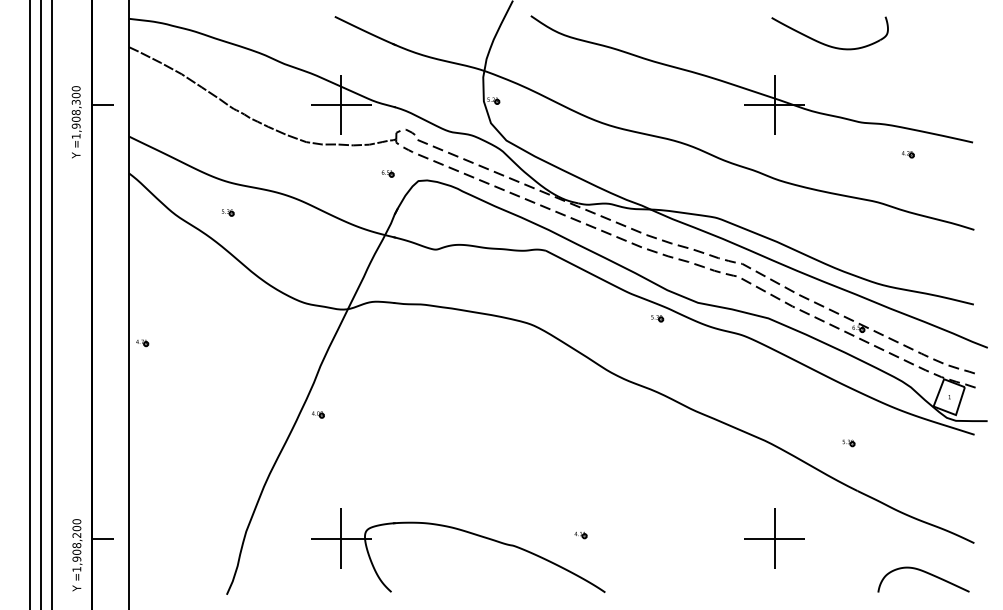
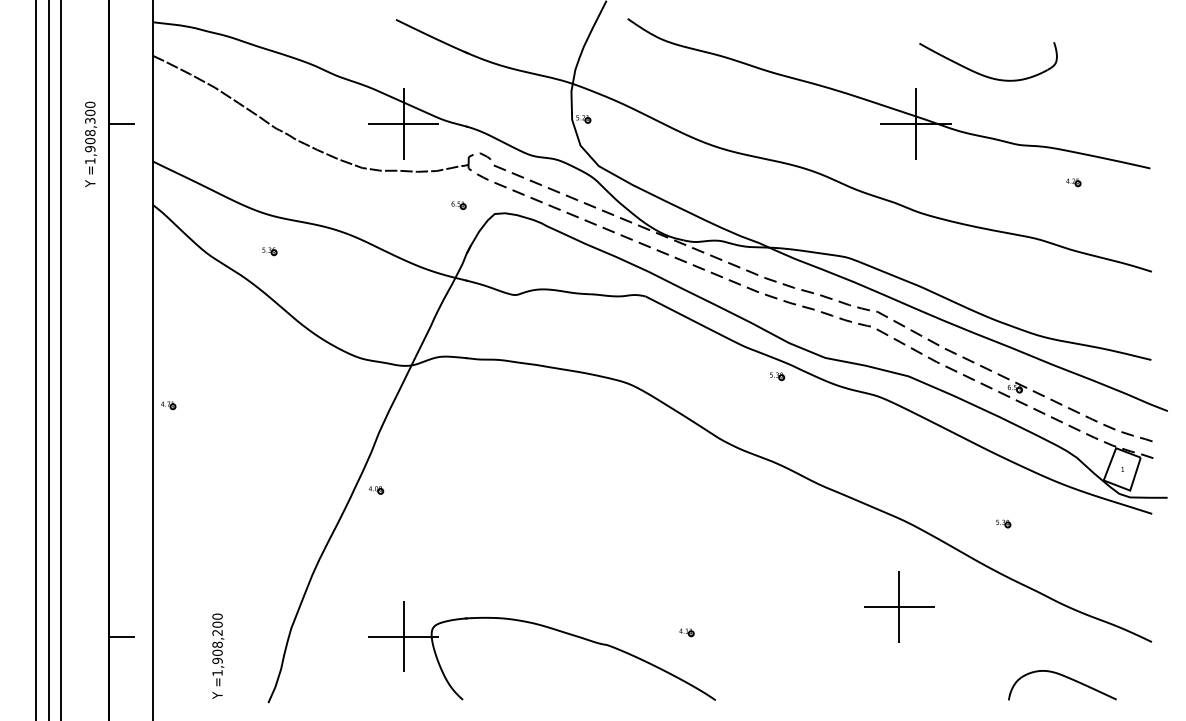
part: (825, 43) -> (983, 73), moved
part: (774, 538) -> (899, 606), moved
text: (77, 555) -> (218, 656), moved
curve: (925, 573) -> (1064, 677), moved

